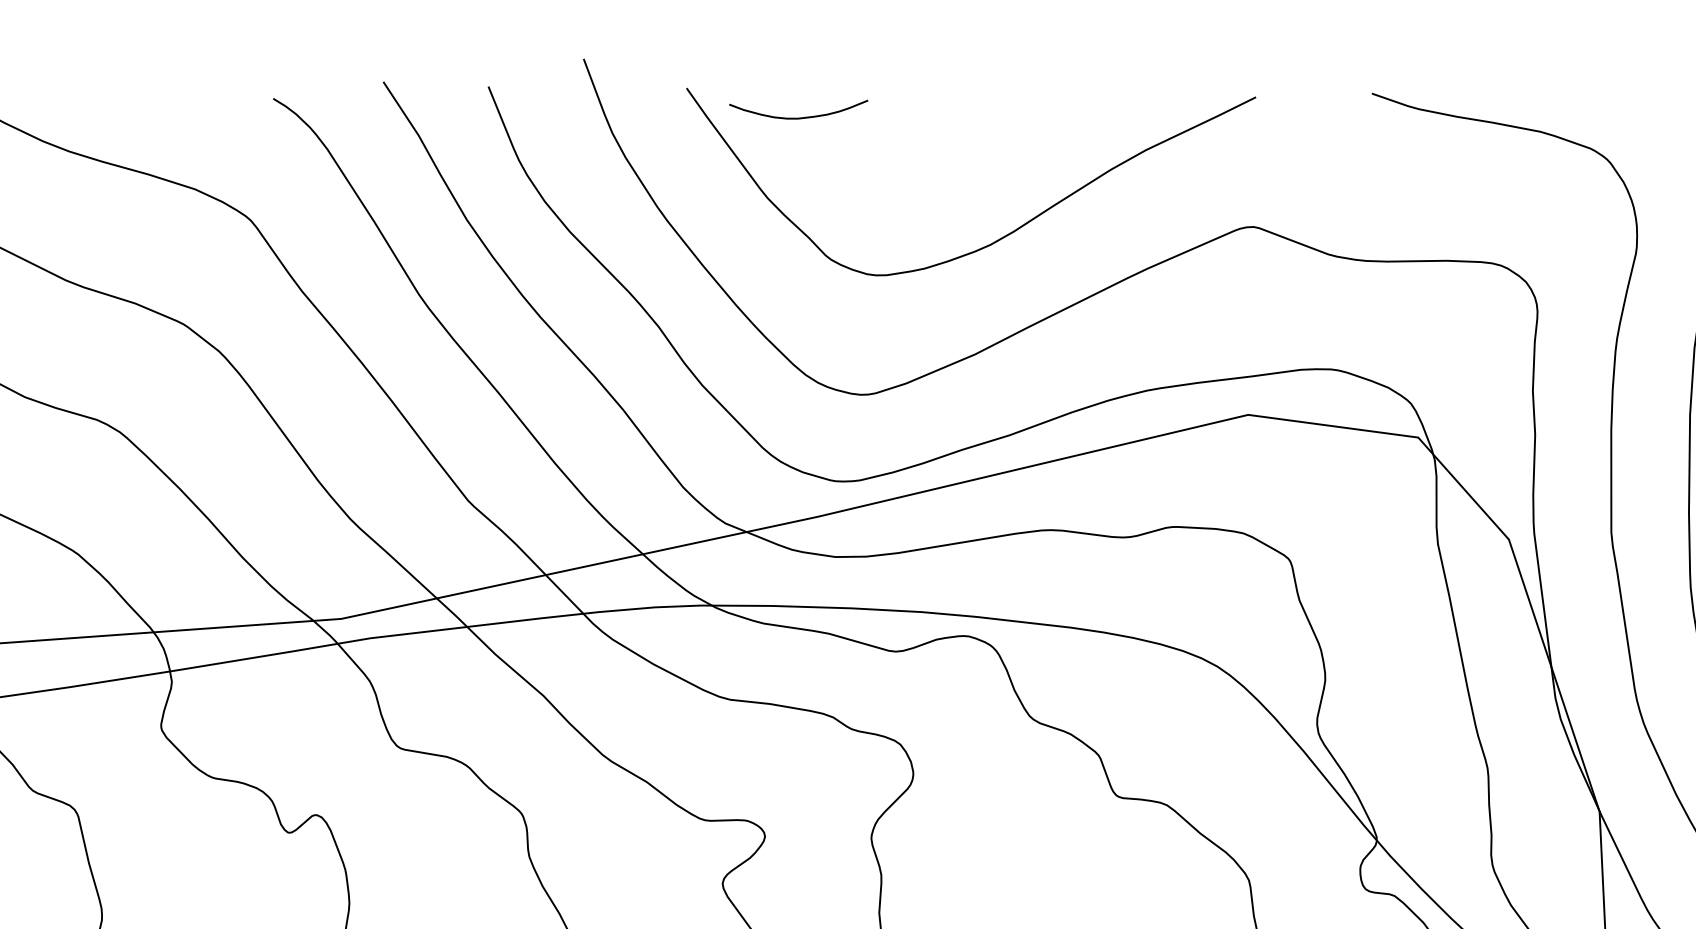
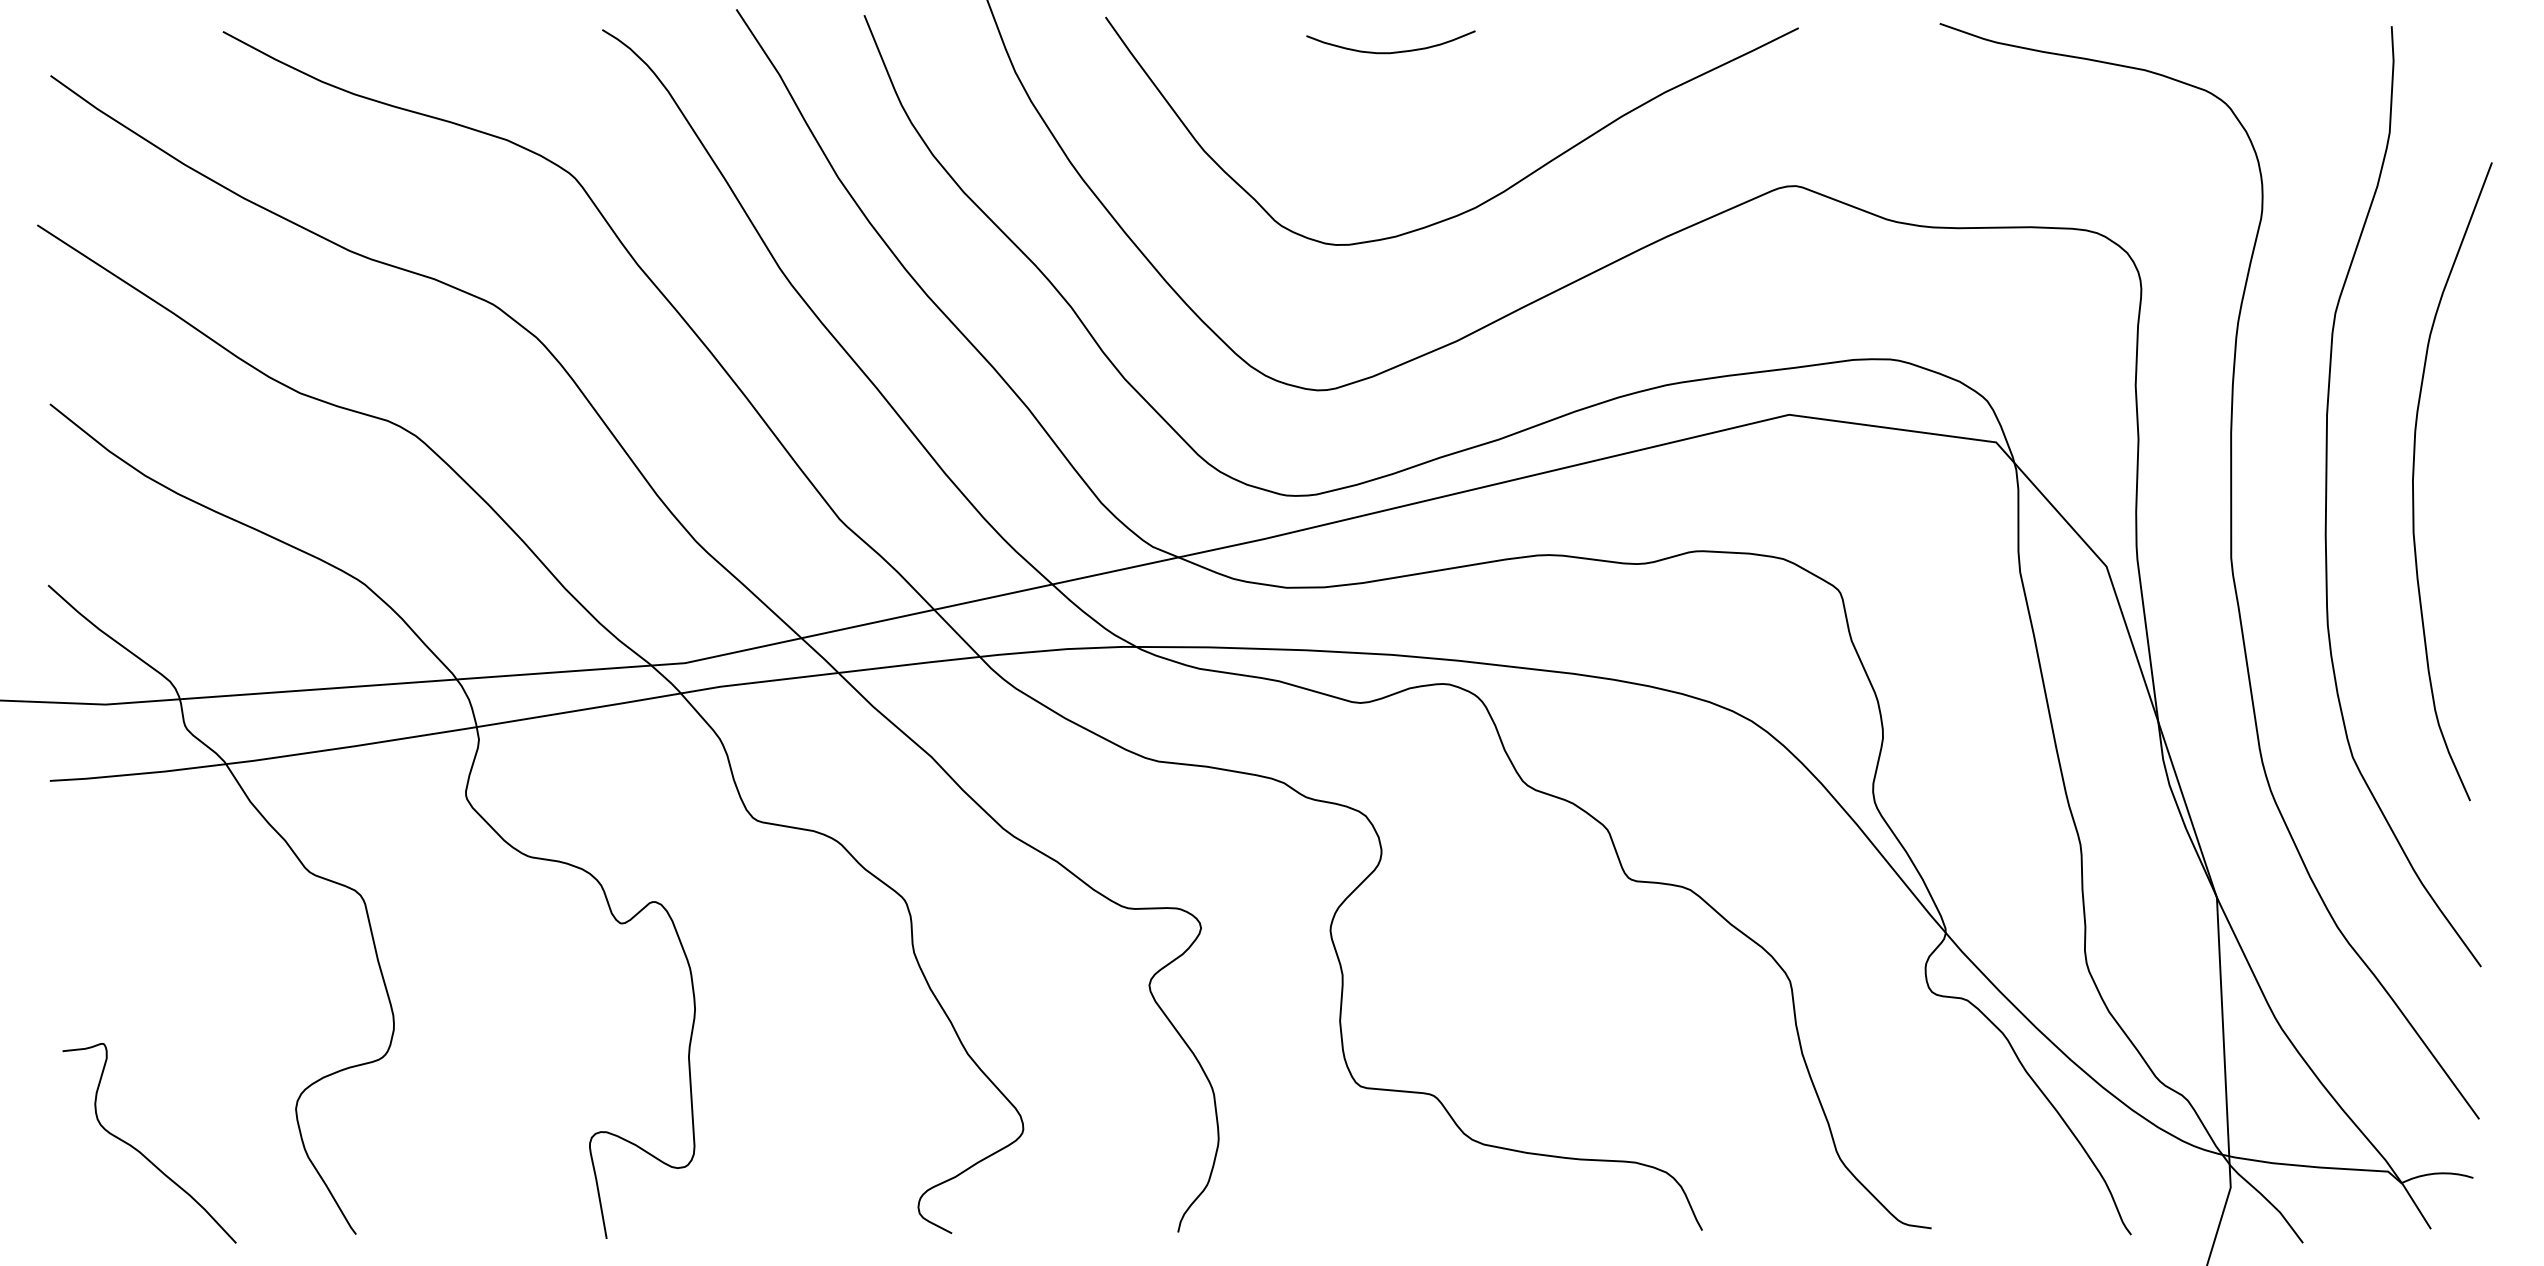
curve: (800, 117) -> (1393, 51), moved

